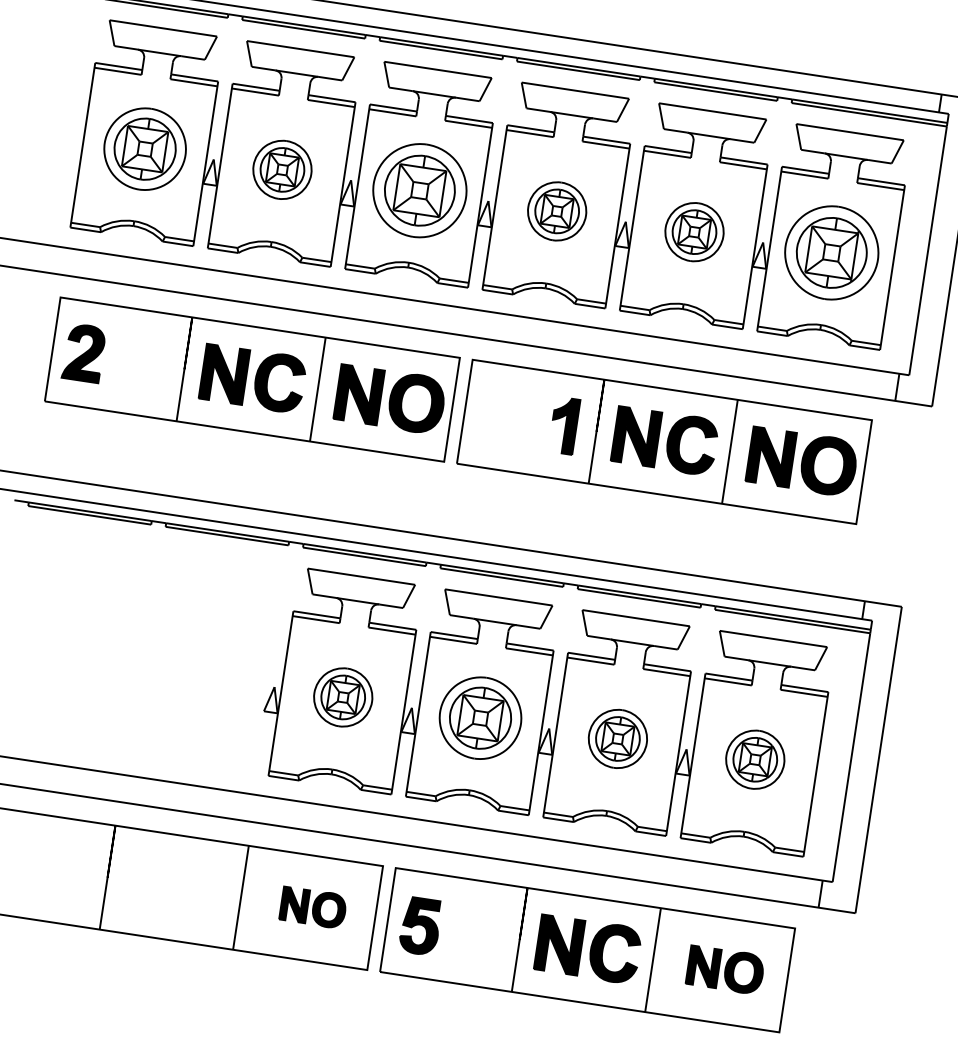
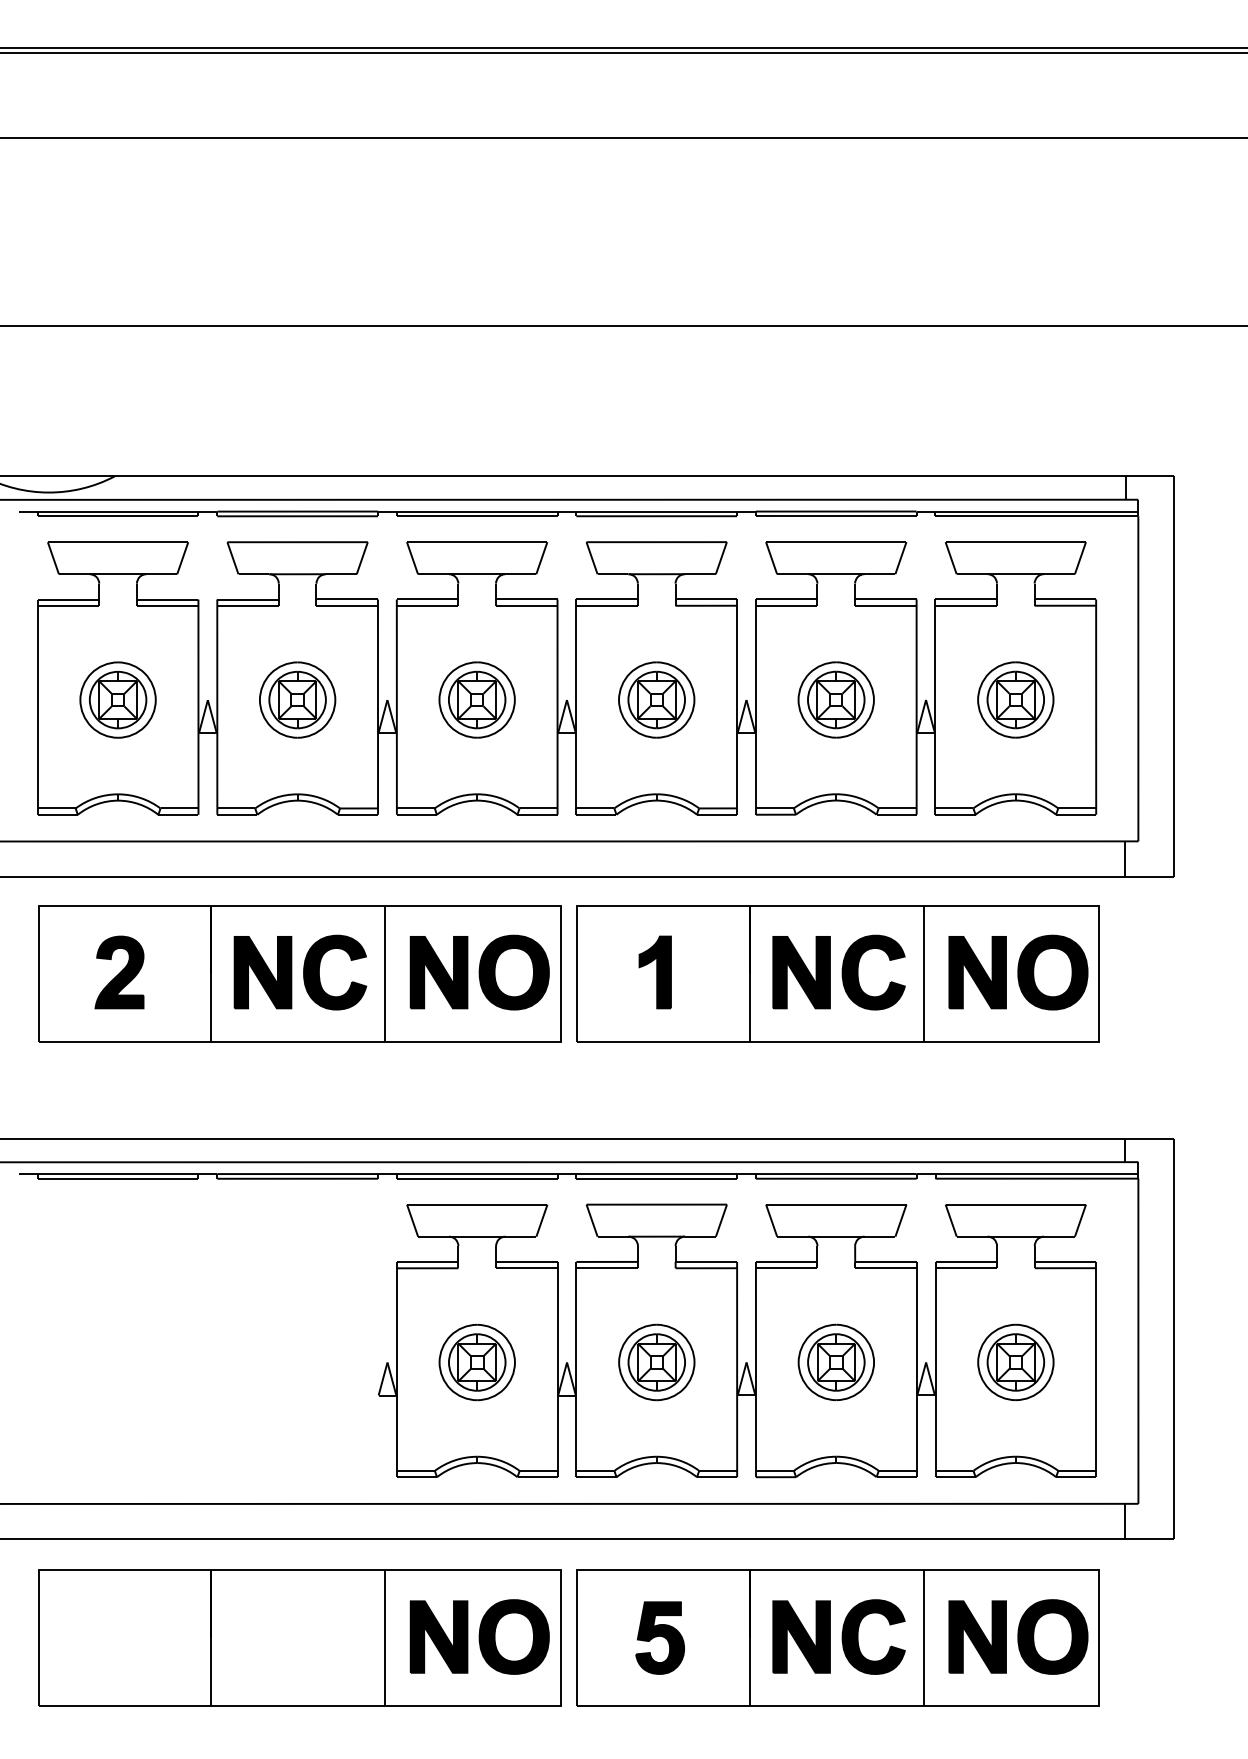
part: (144, 148) -> (117, 699), size x0.71
part: (419, 190) -> (476, 699), size x0.62
part: (831, 252) -> (1015, 699), size x0.62
part: (84, 353) -> (119, 972), moved
part: (563, 425) -> (654, 972), moved
part: (480, 718) -> (656, 1362), size x0.71
part: (313, 907) -> (479, 1636), size x1.67
part: (420, 925) -> (659, 1637), moved
part: (725, 969) -> (1018, 1636), size x1.43

